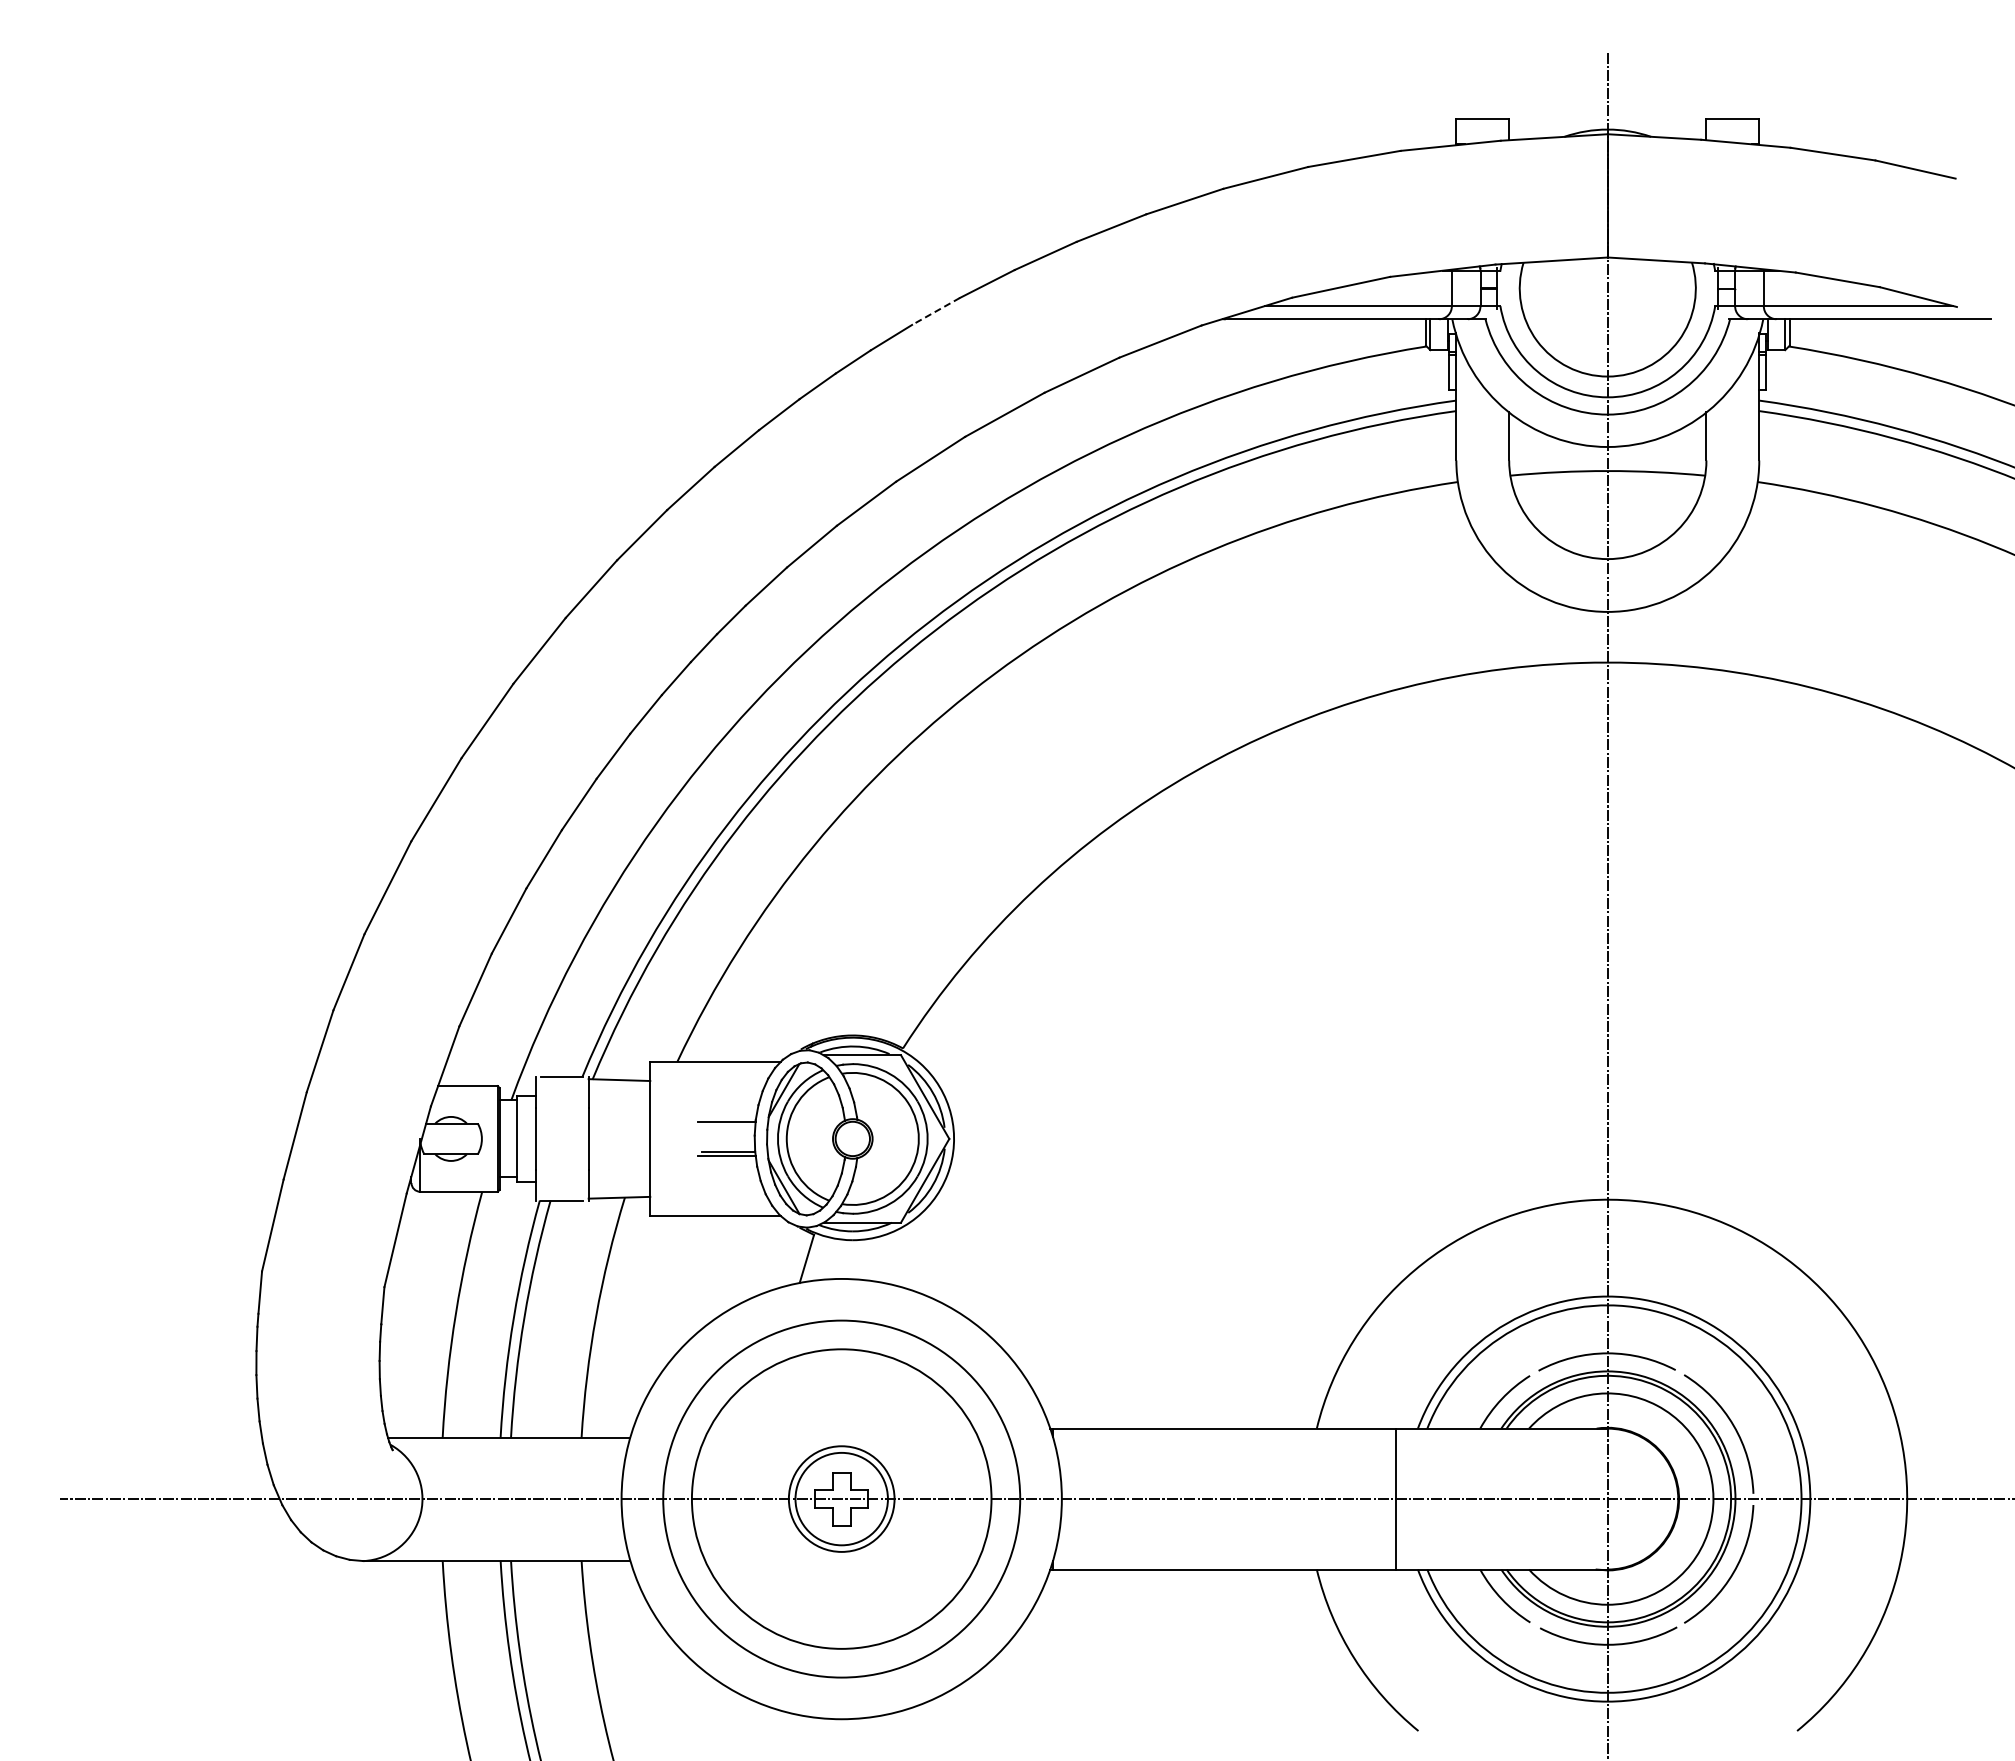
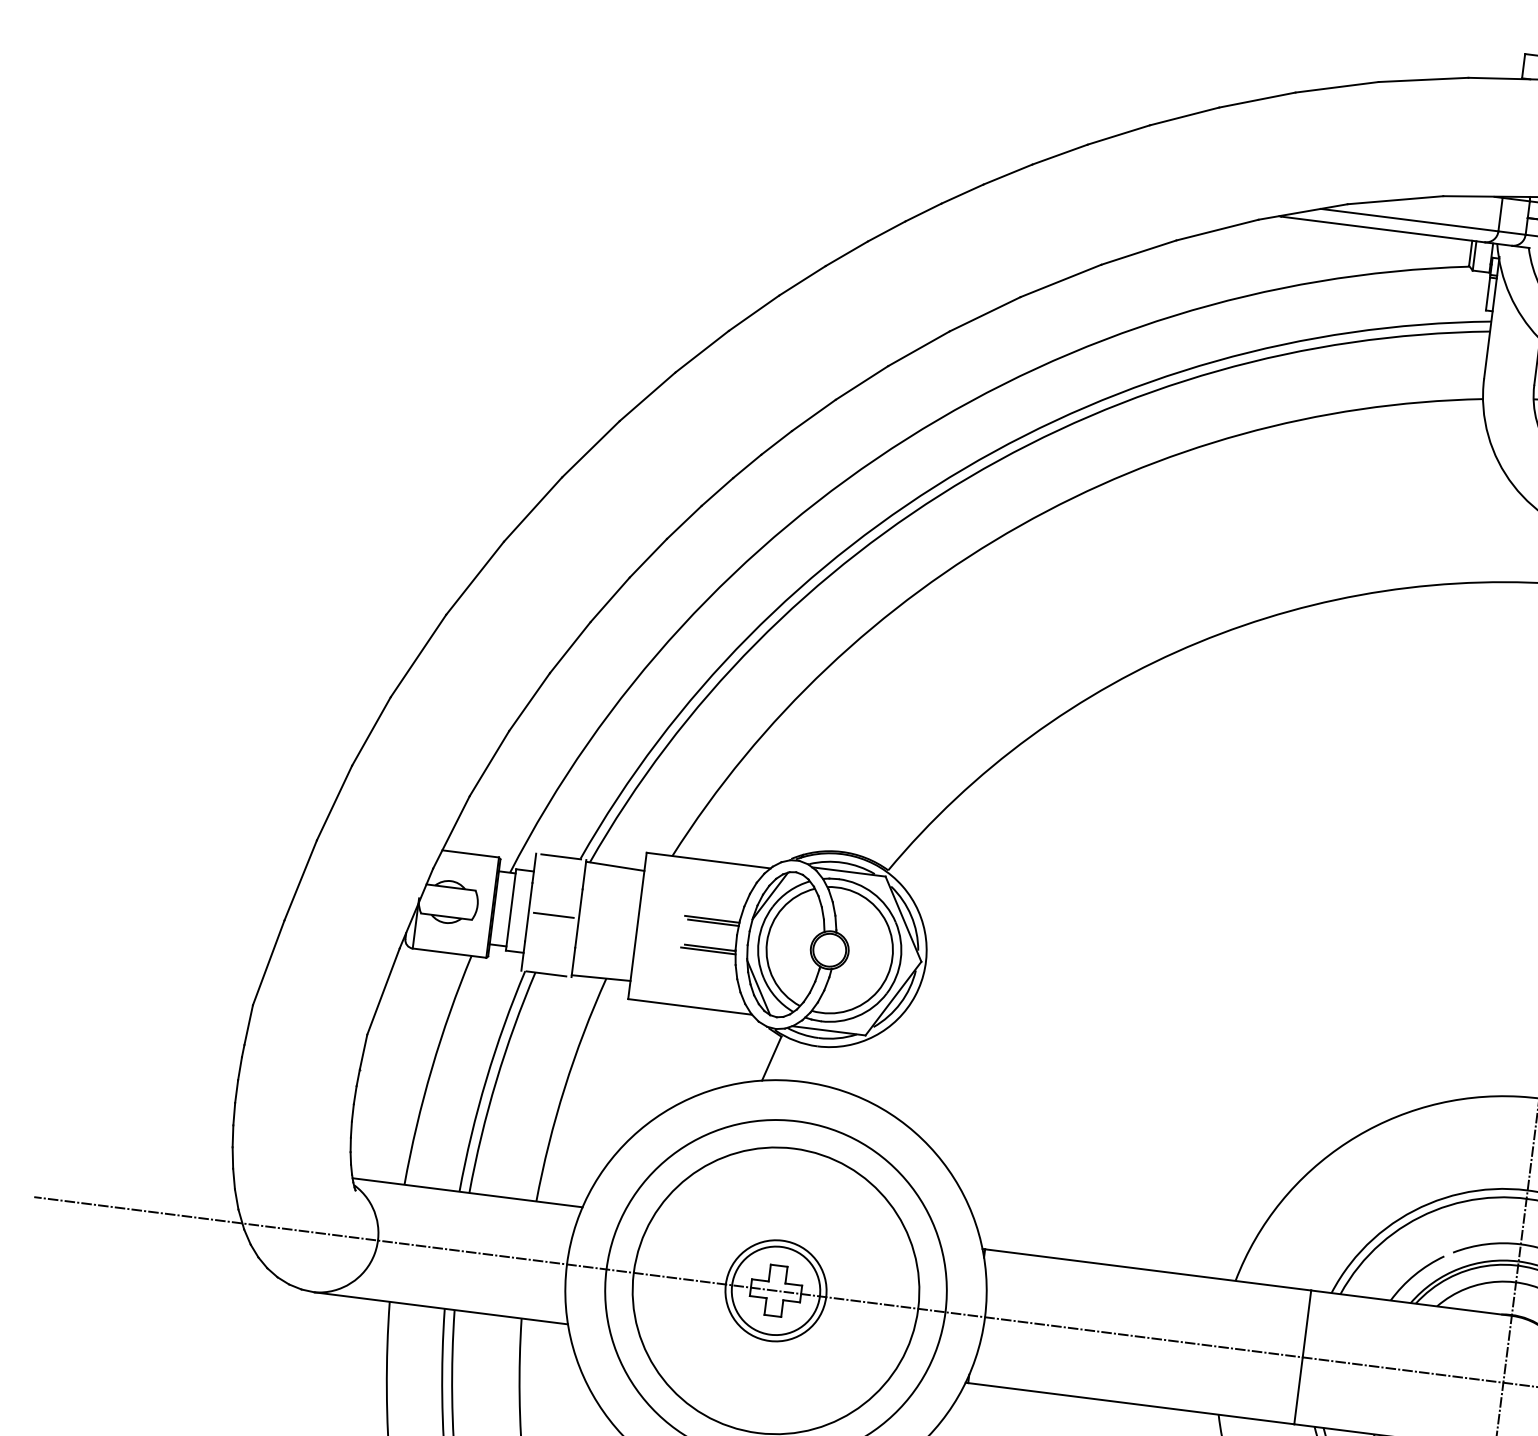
line: (936, 311) -> (1008, 174), dashed -> solid
line: (728, 1125) -> (713, 922), added
line: (562, 1138) -> (554, 914), added

